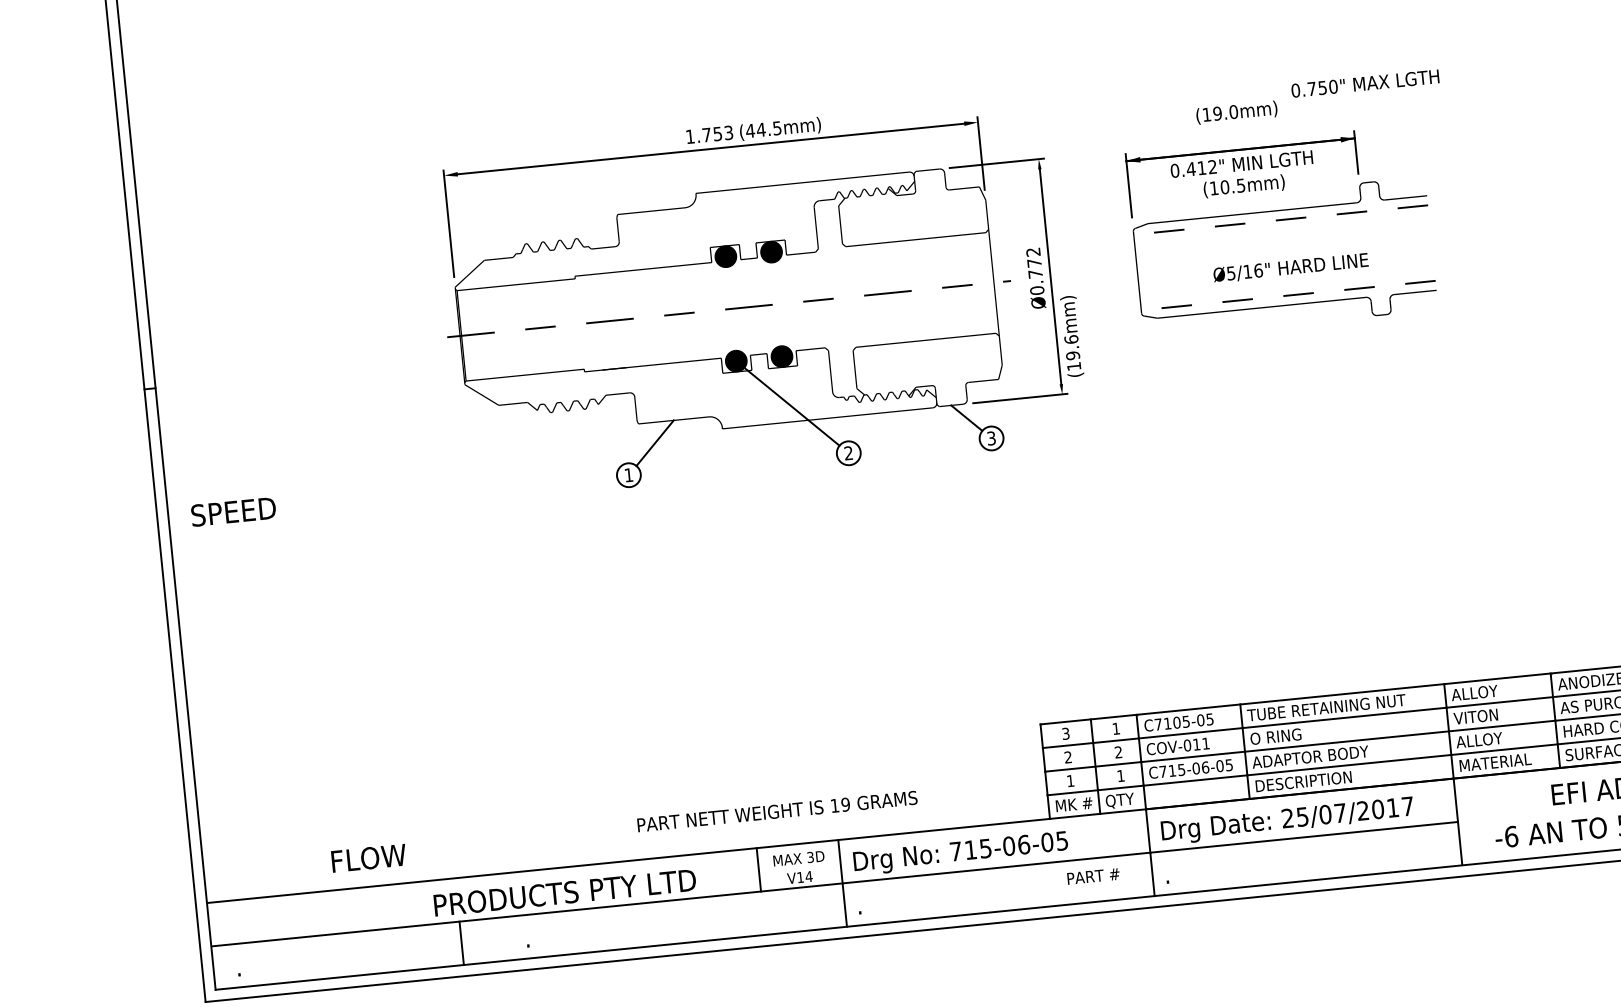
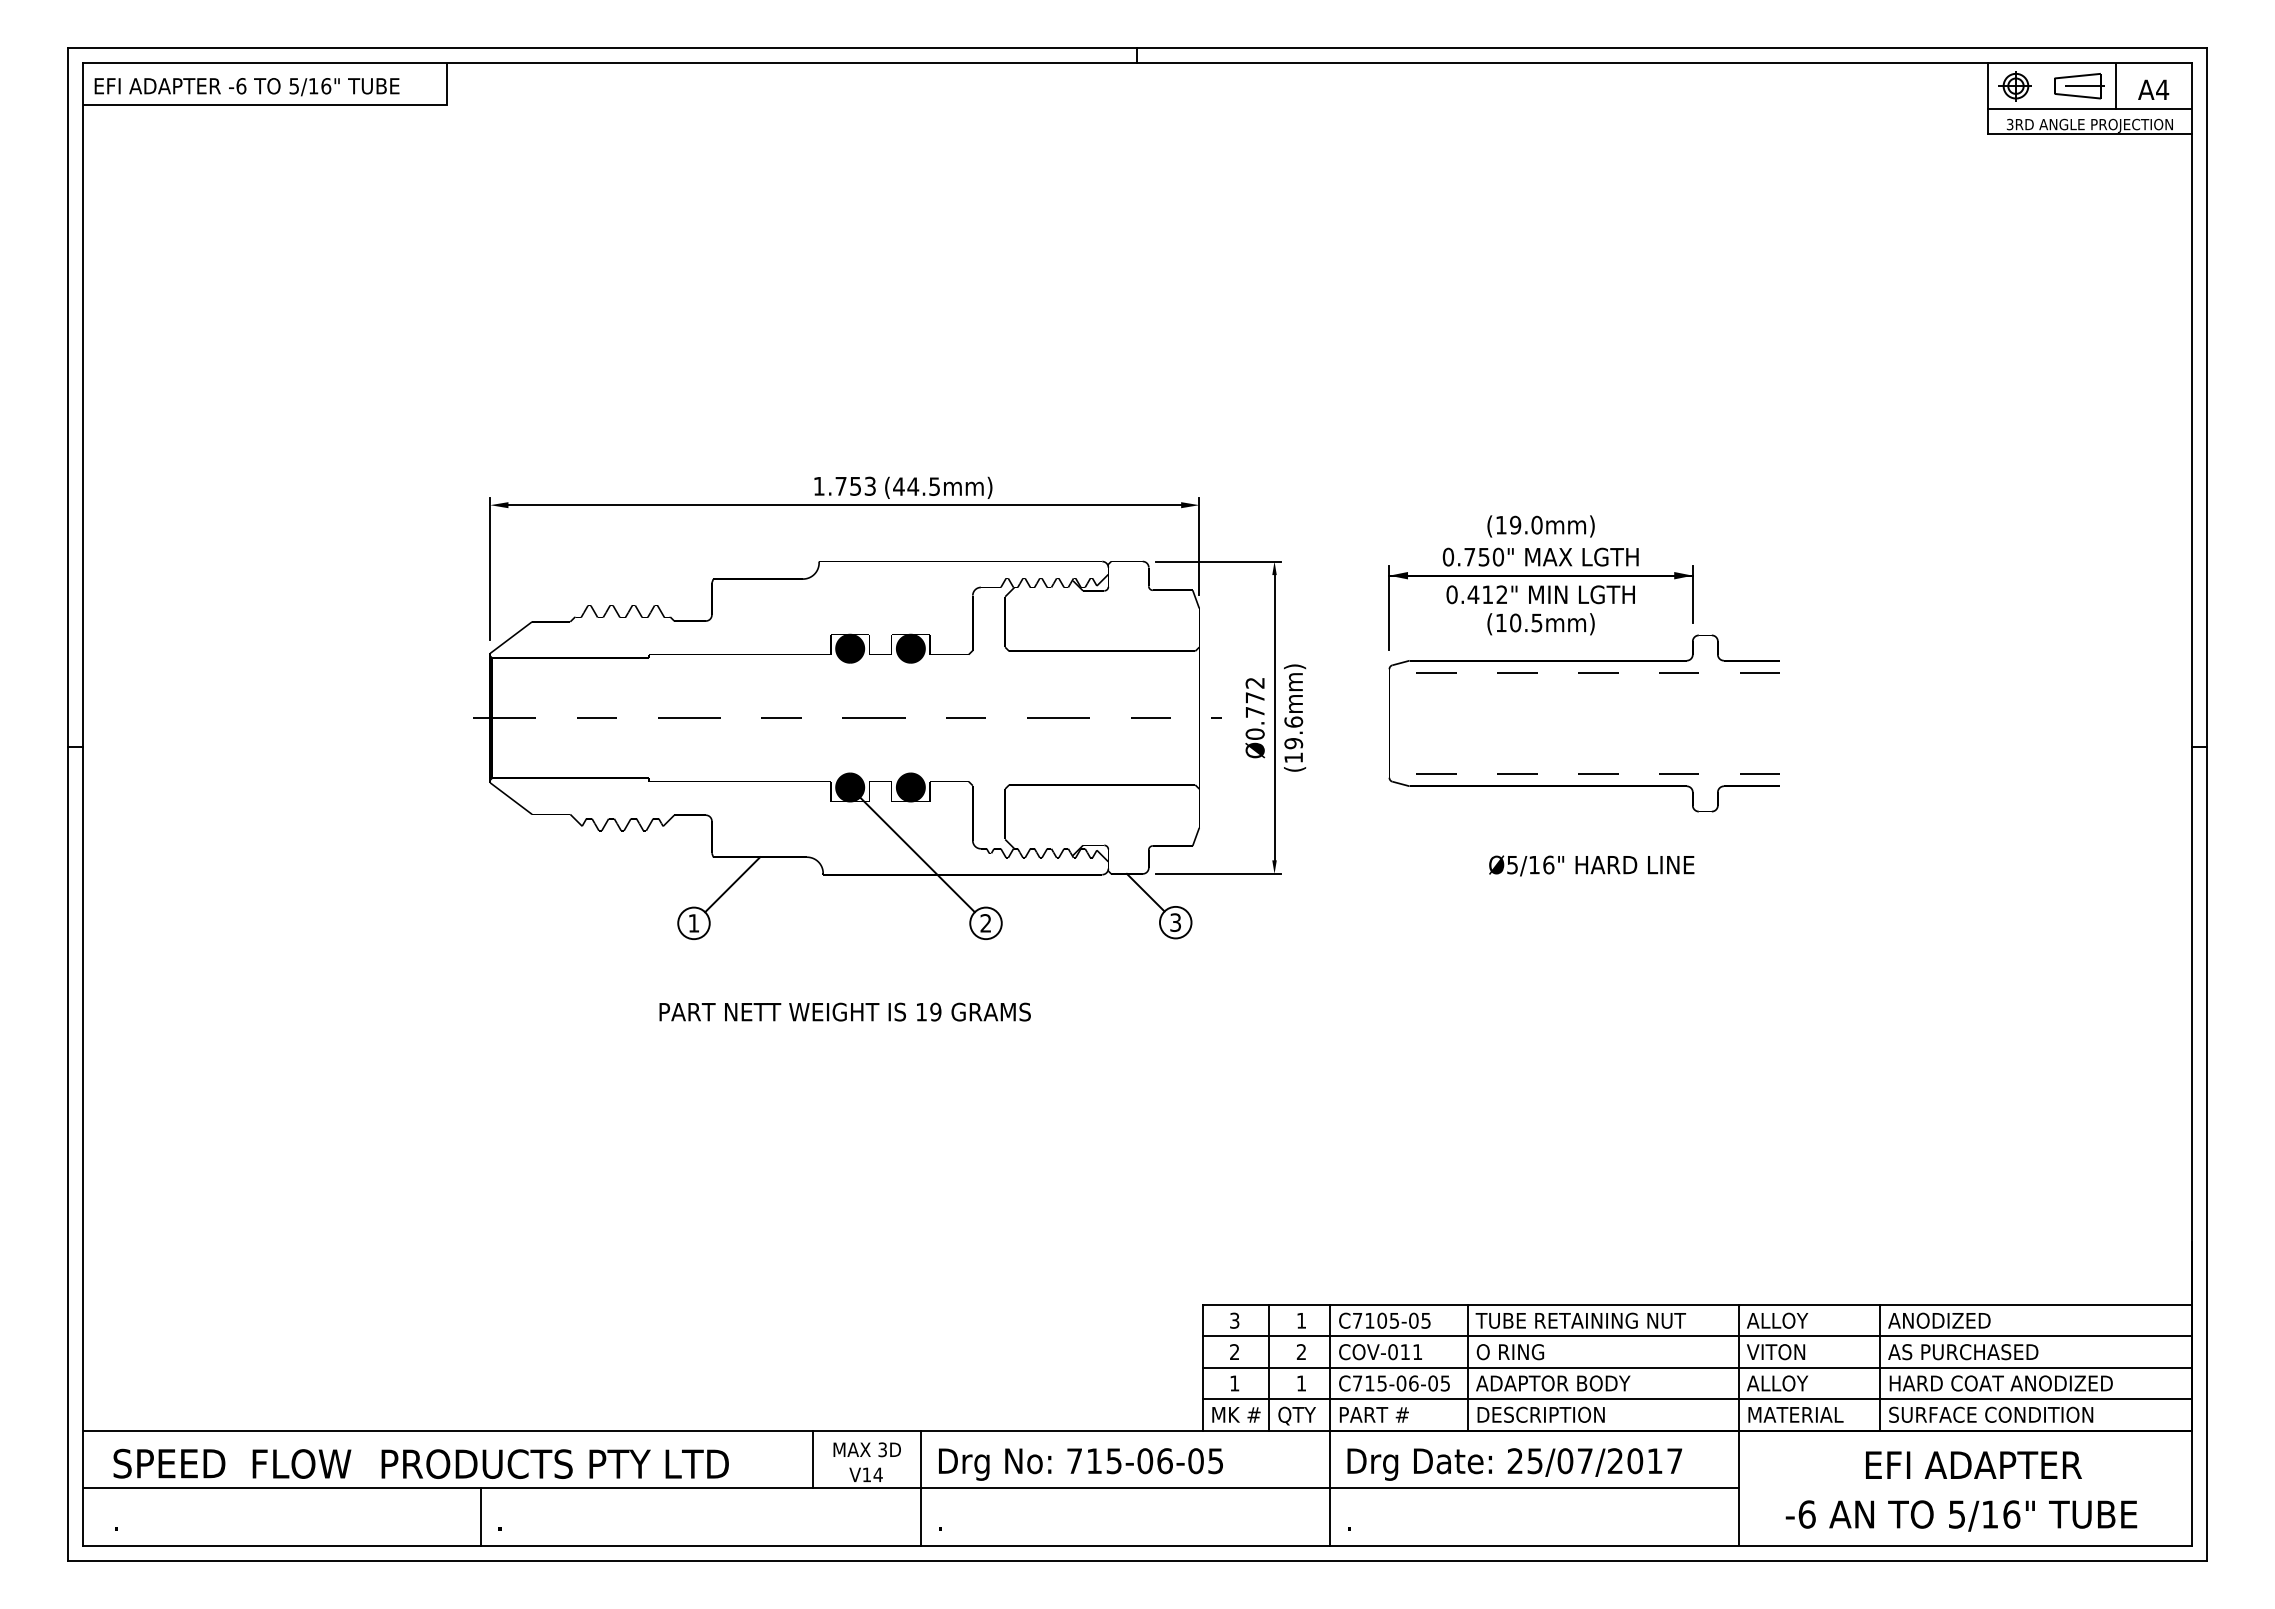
text: (1365, 83) -> (1540, 556), moved
text: (1290, 267) -> (1591, 865), moved
text: (1072, 335) -> (1295, 717), moved
text: (233, 511) -> (169, 1463), moved
text: (776, 811) -> (844, 1011), moved
text: (368, 857) -> (301, 1463), moved
text: (1092, 876) -> (1373, 1414), moved
line: (461, 942) -> (480, 1516), moved

